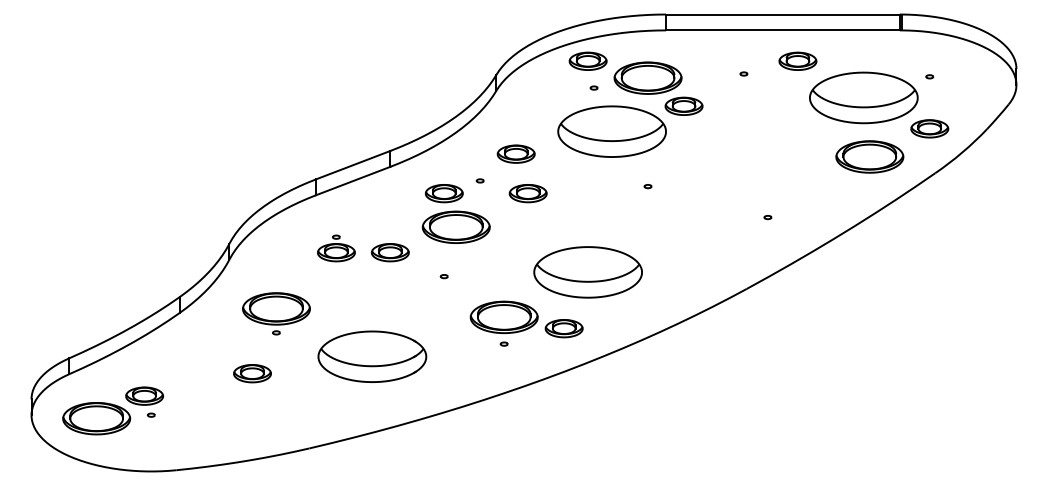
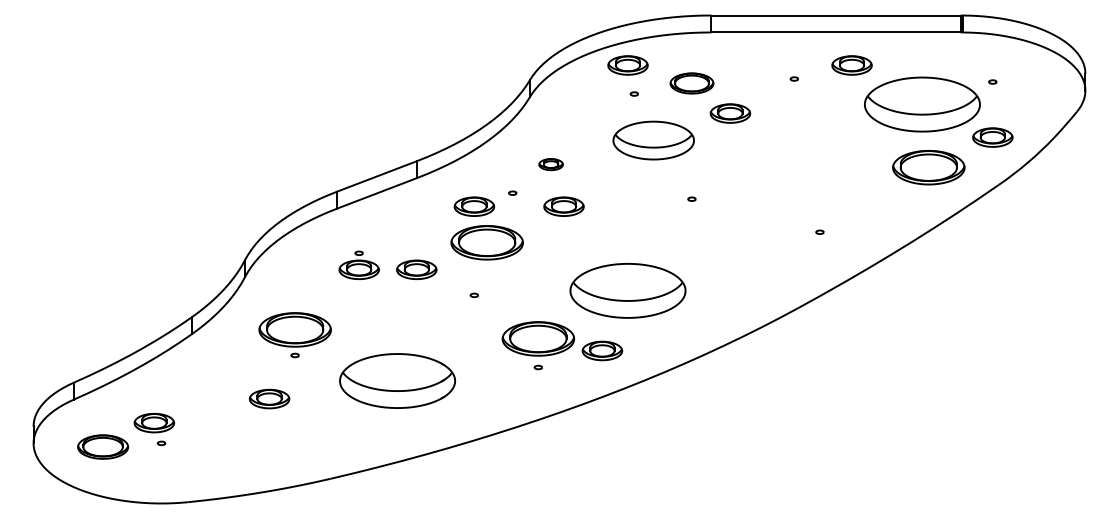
part: (647, 78) -> (691, 83), size x0.6
part: (612, 131) -> (653, 140), size x0.7
part: (515, 154) -> (550, 164), size x0.6
part: (96, 418) -> (102, 446), size x0.7

